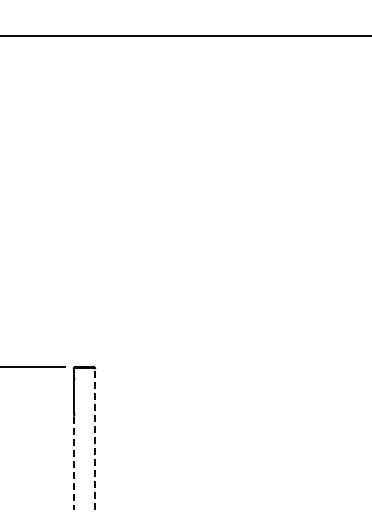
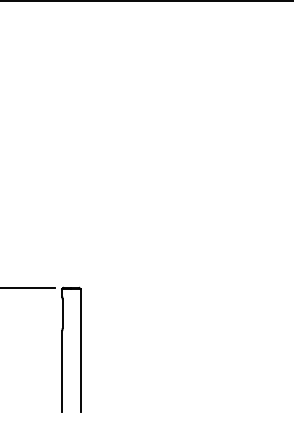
line: (95, 438) -> (80, 349), dashed -> solid
line: (73, 463) -> (61, 371), dashed -> solid

